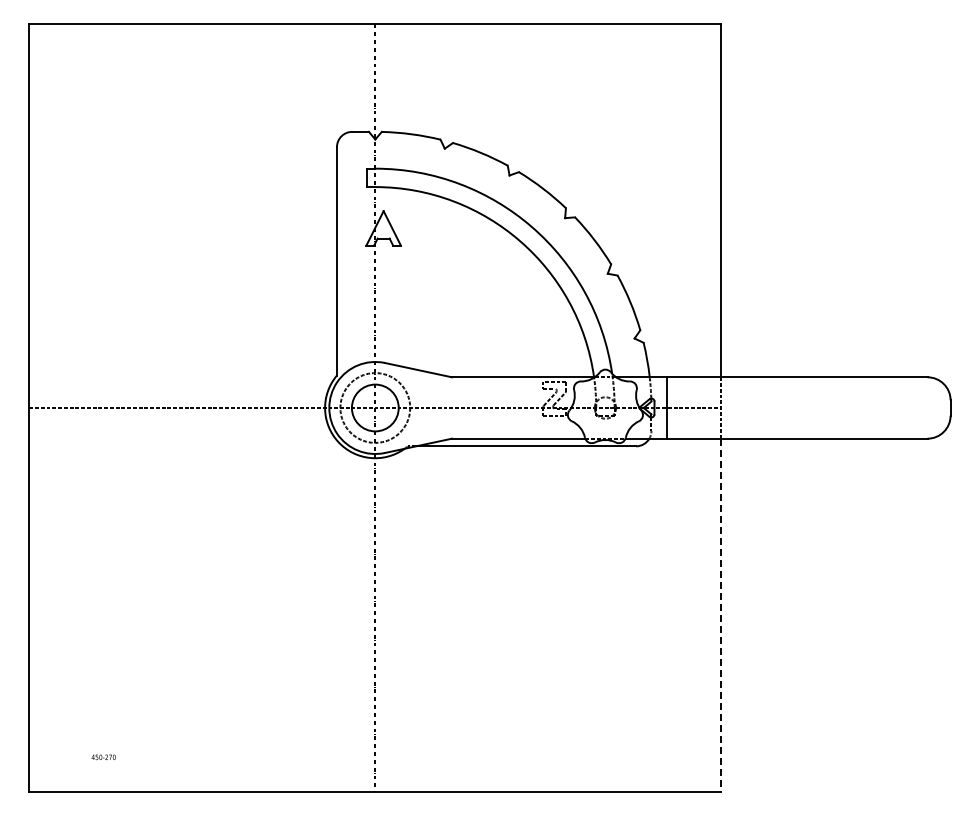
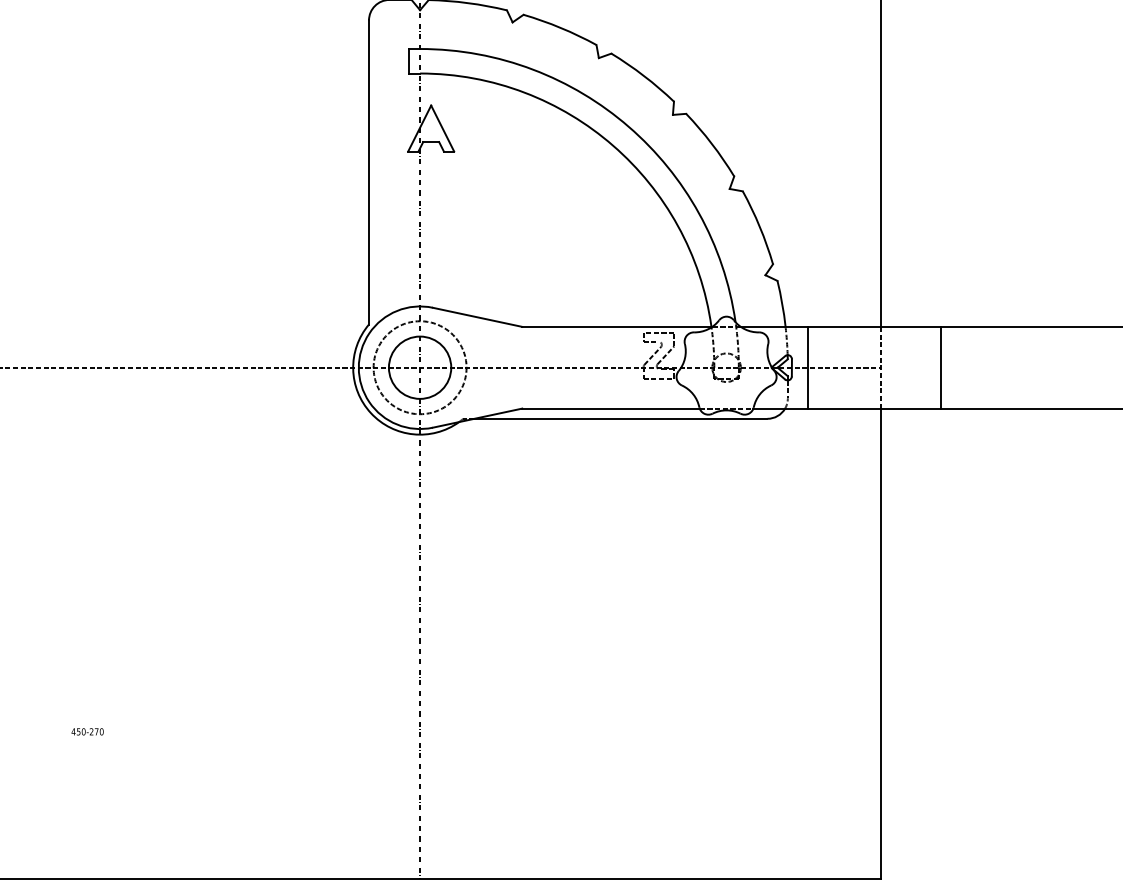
line: (766, 407) -> (941, 367), added
line: (721, 615) -> (881, 644), dashed -> solid
text: (103, 757) -> (87, 732), moved

